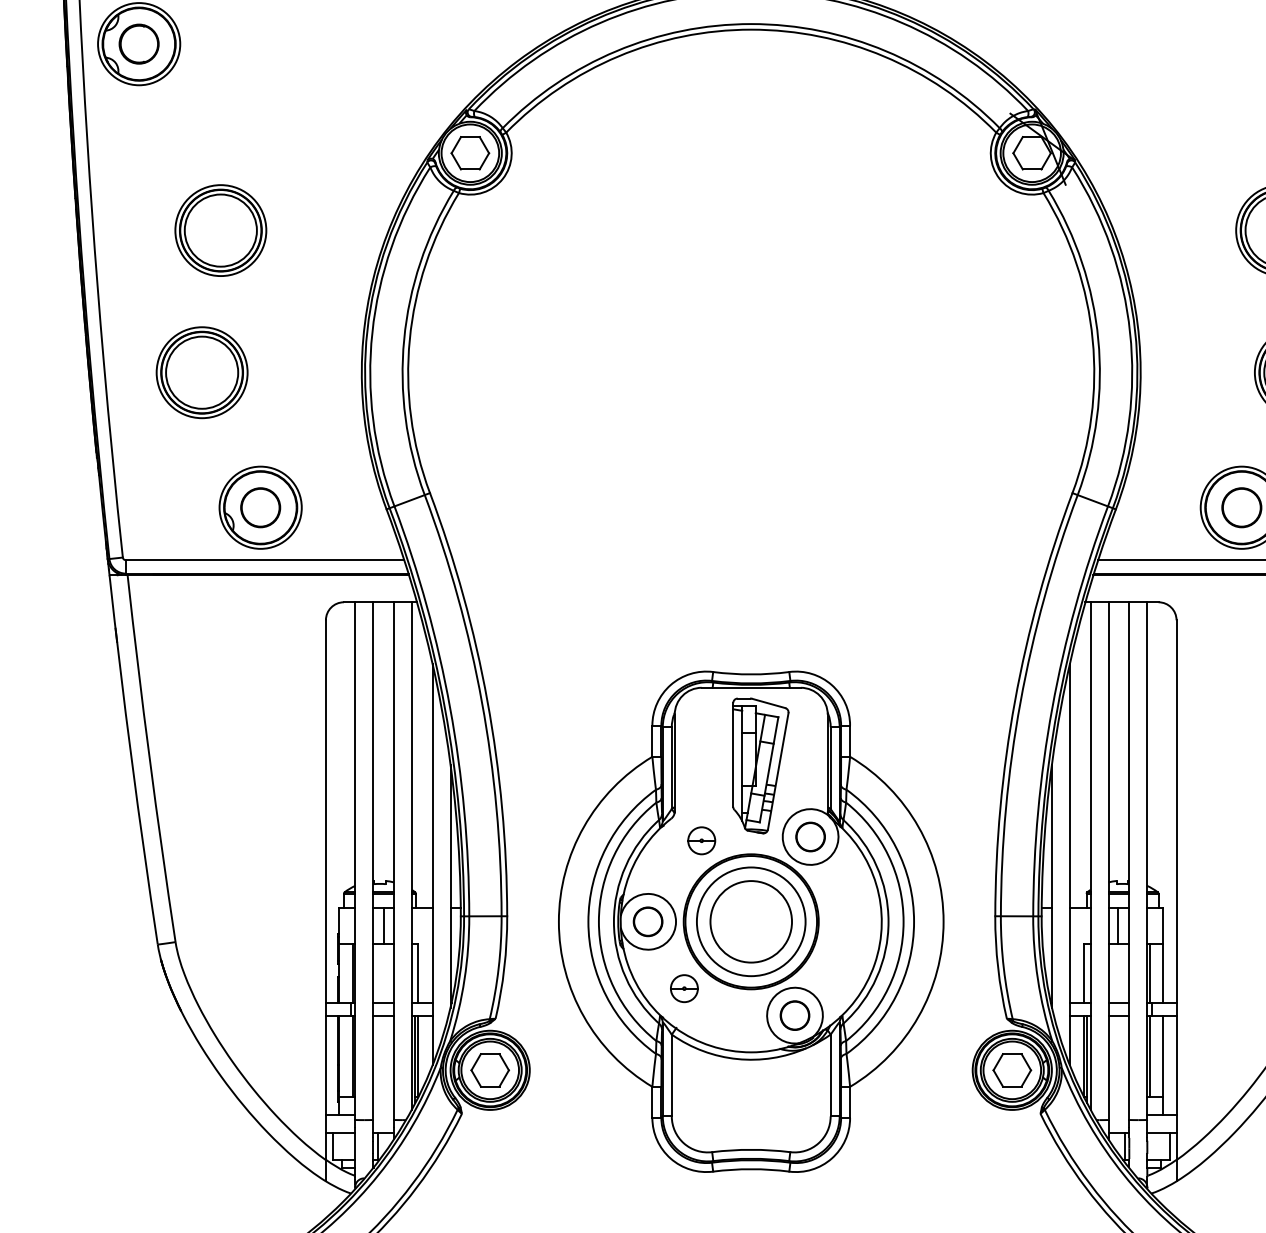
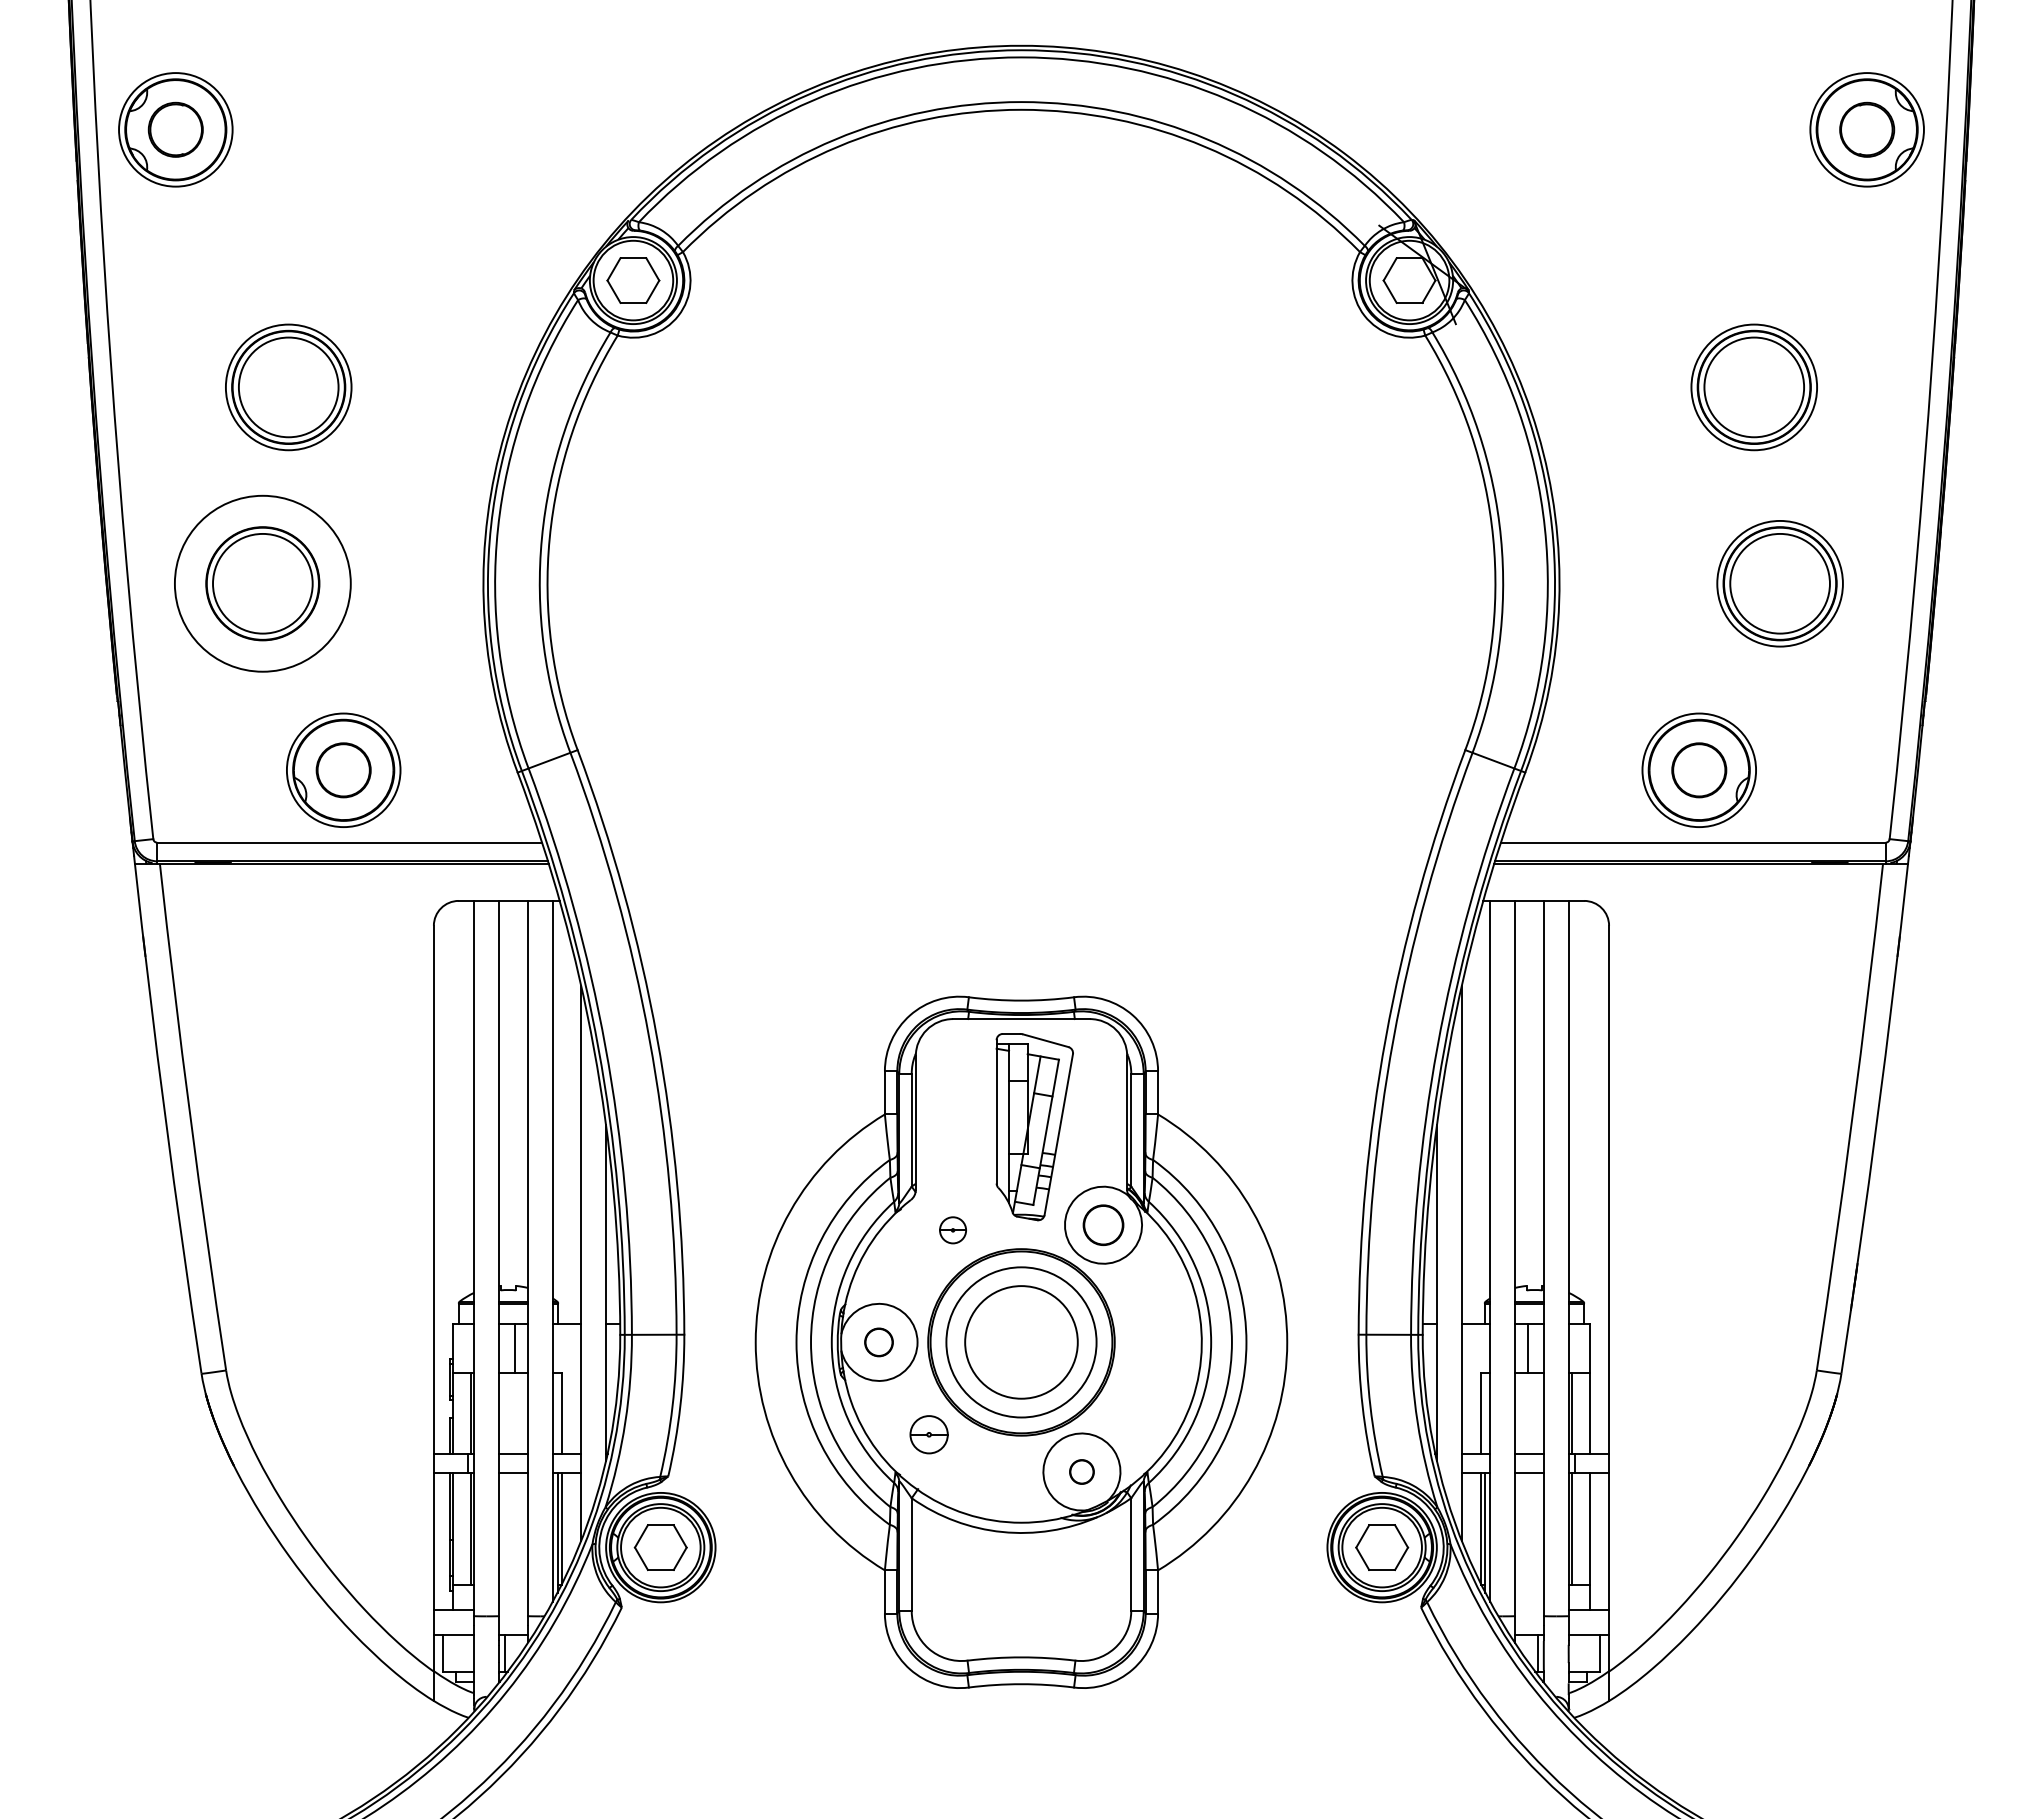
circle: (201, 372) -> (262, 583), size x1.4
part: (701, 840) -> (952, 1229), size x0.7
part: (647, 921) -> (878, 1342), size x0.7
circle: (794, 1015) -> (1081, 1471), size x0.6

